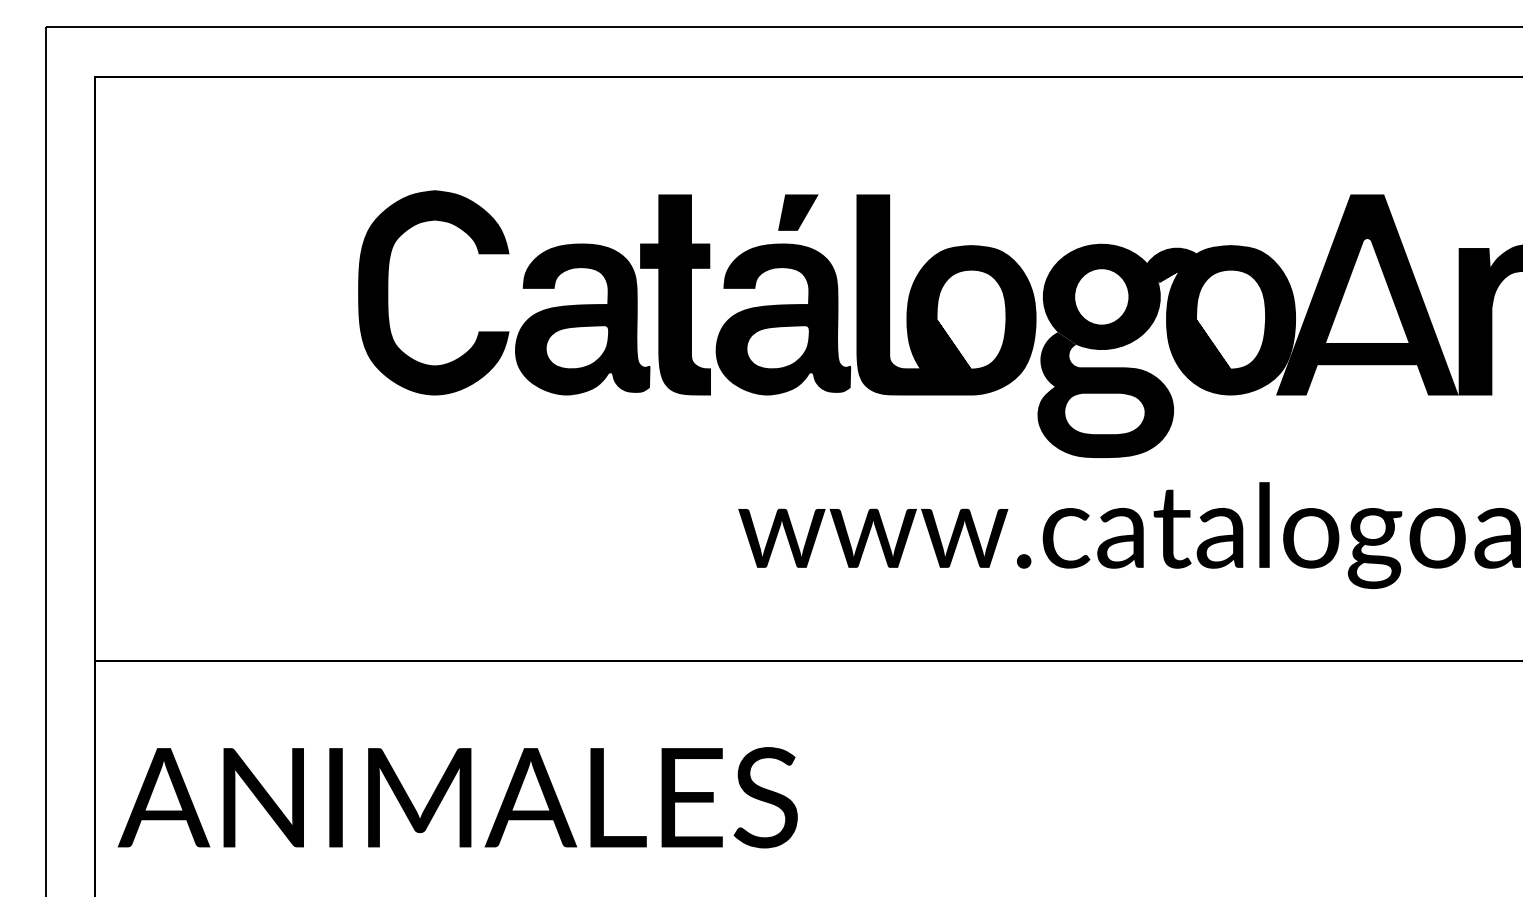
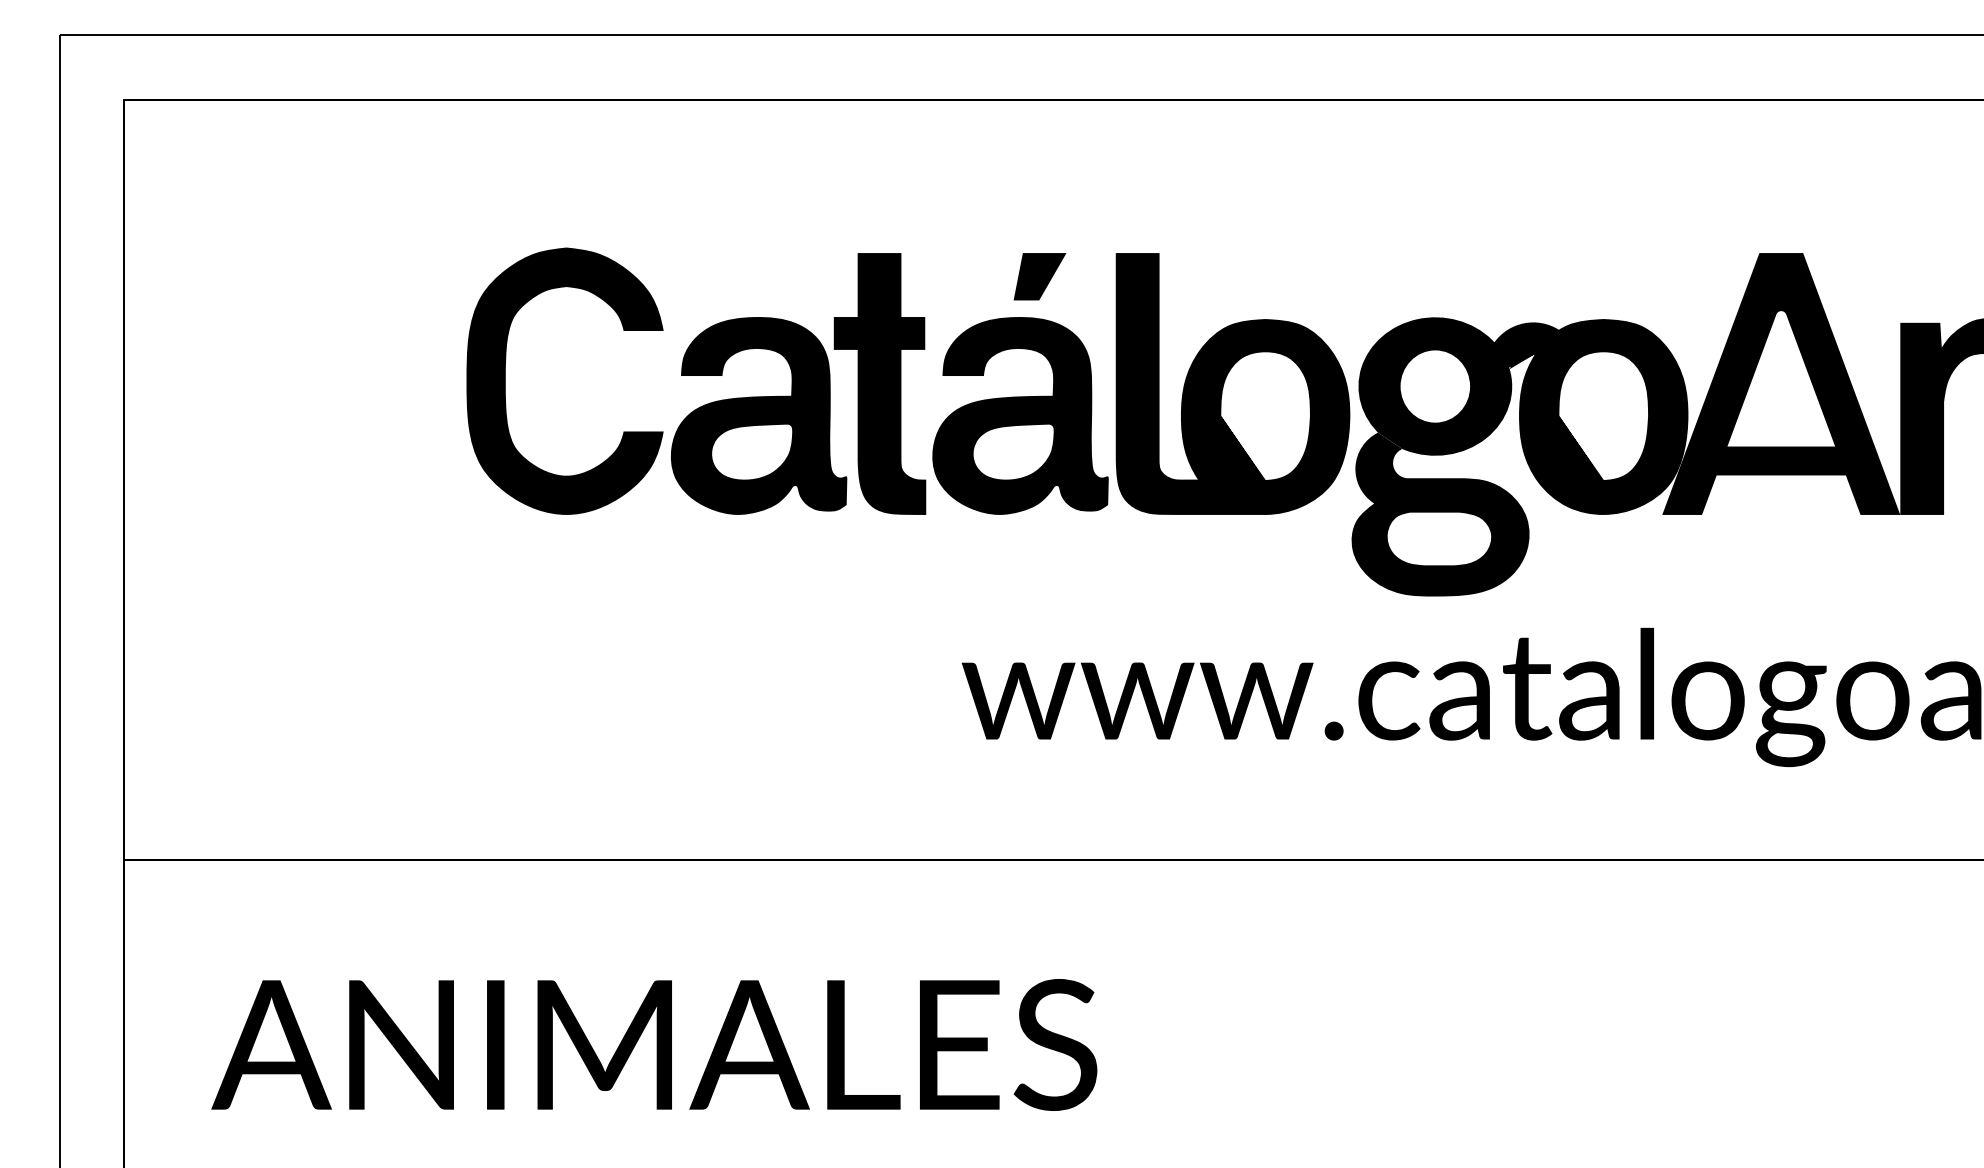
text: (457, 797) -> (654, 1044), moved

